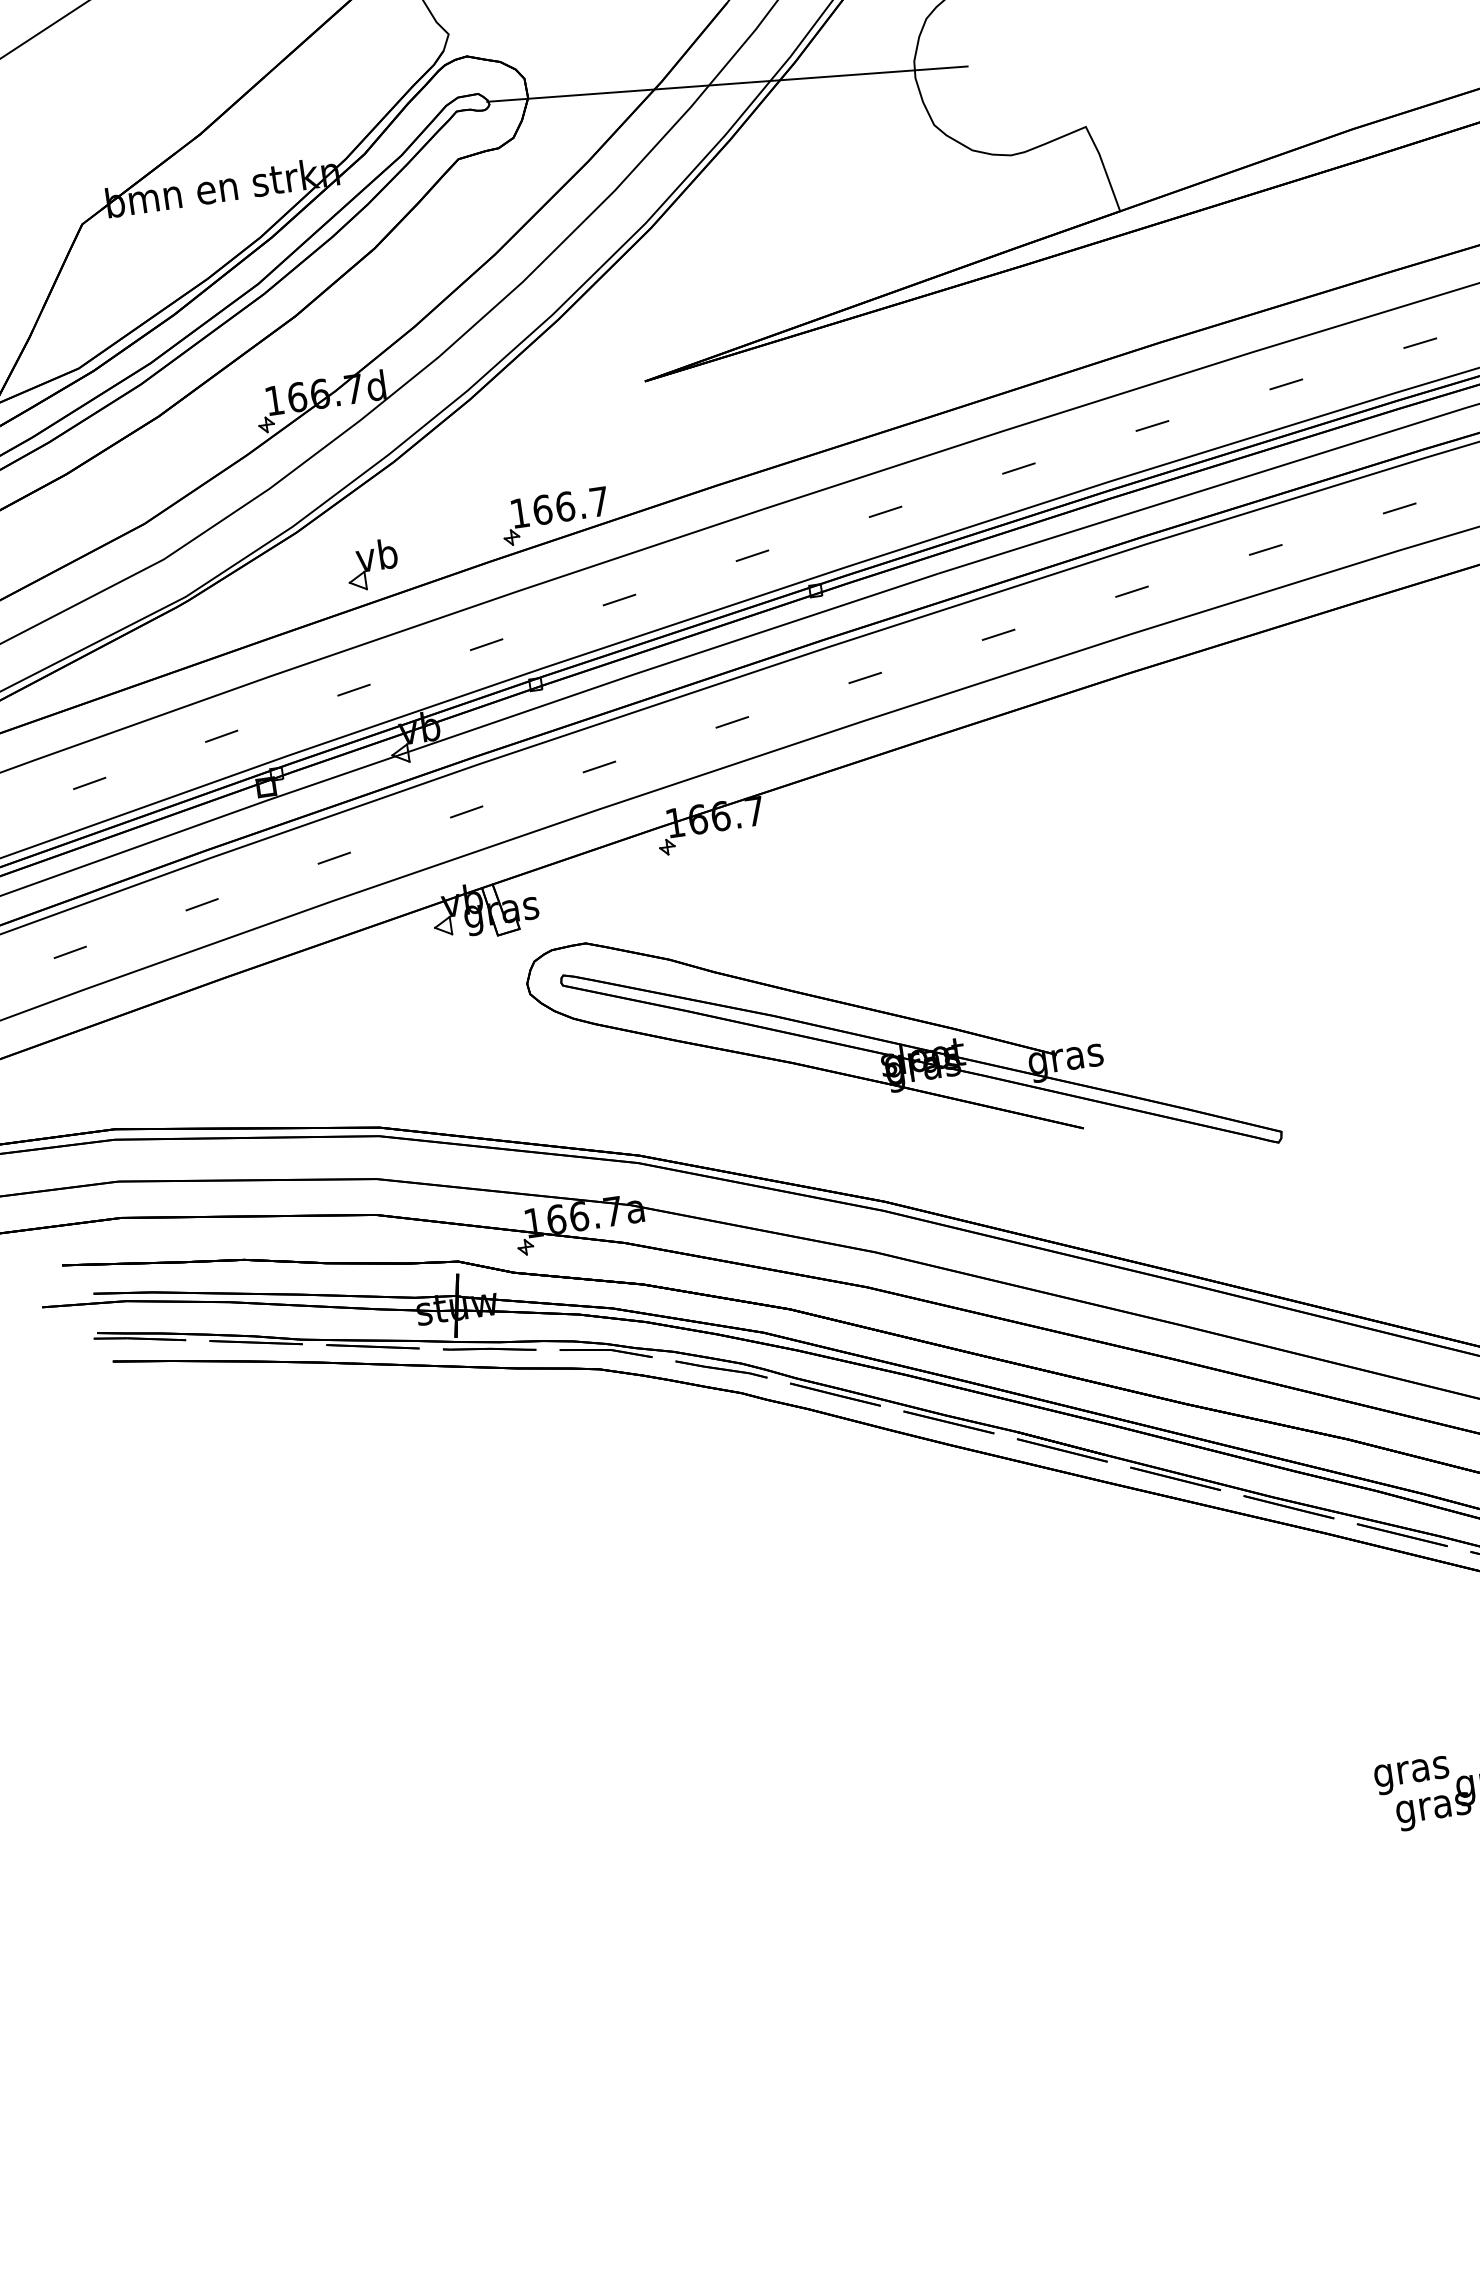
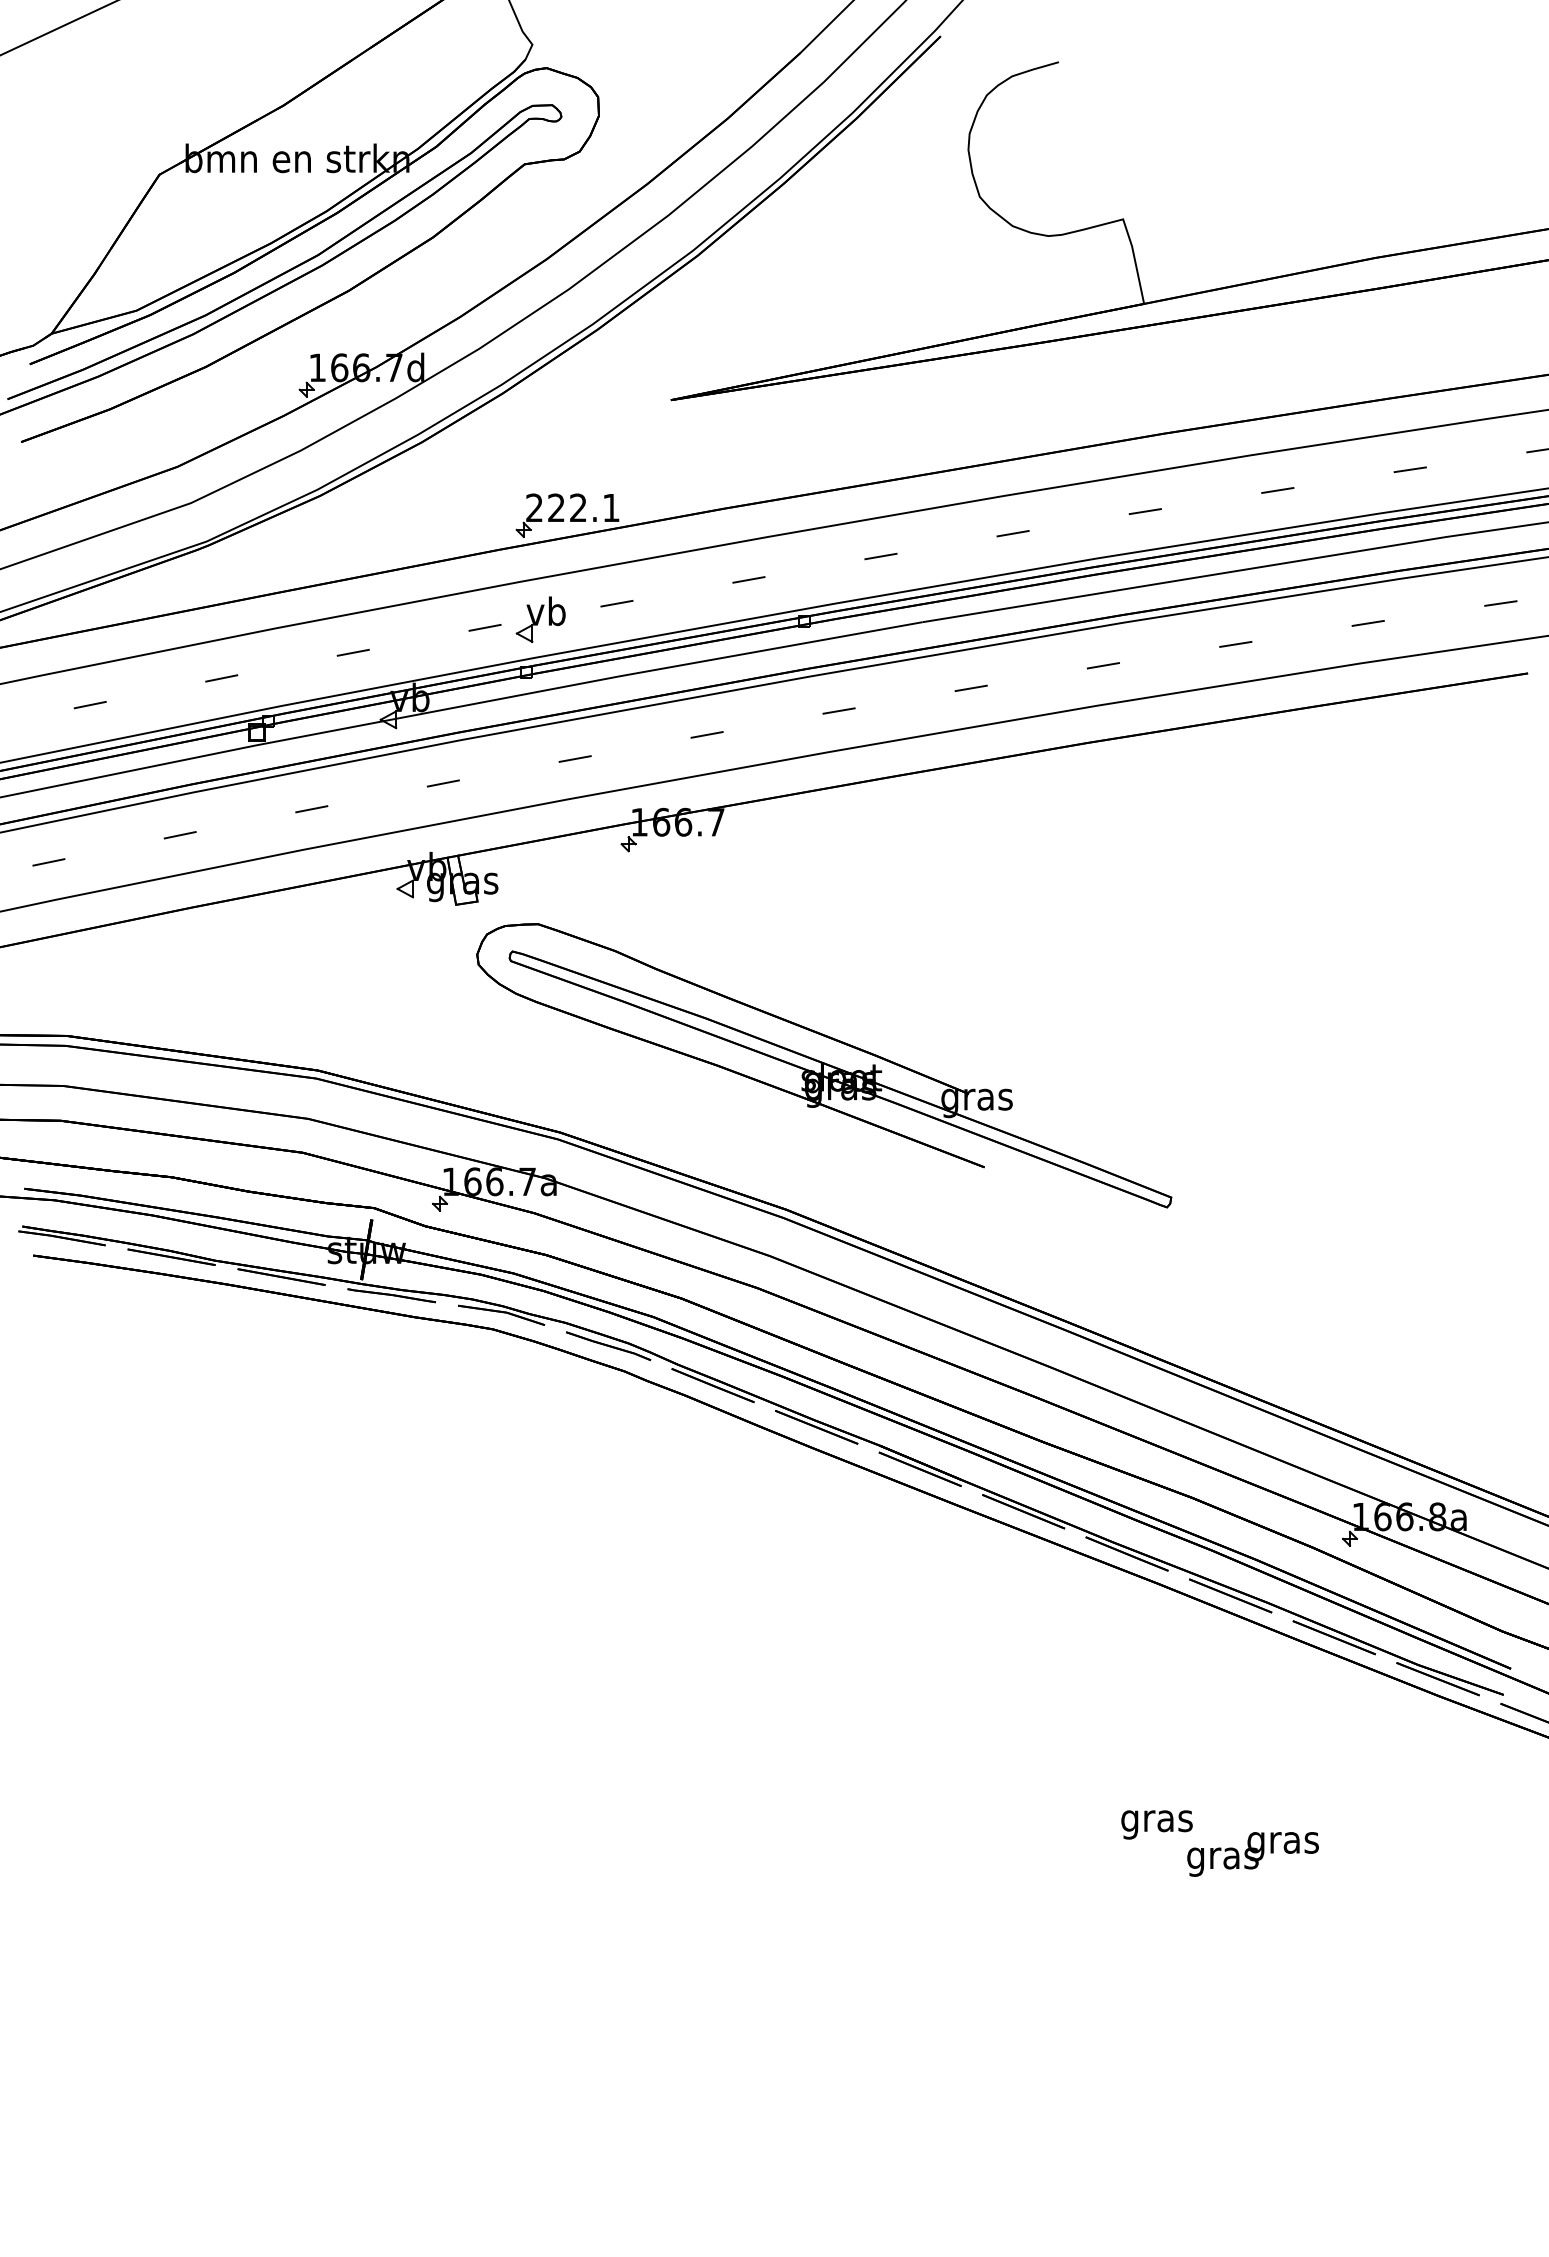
line: (727, 83) -> (789, 129), removed
text: (559, 507) -> (572, 507), 166.7 -> 222.1
part: (372, 564) -> (540, 619), moved
text: (1411, 1775) -> (1156, 1824), moved

